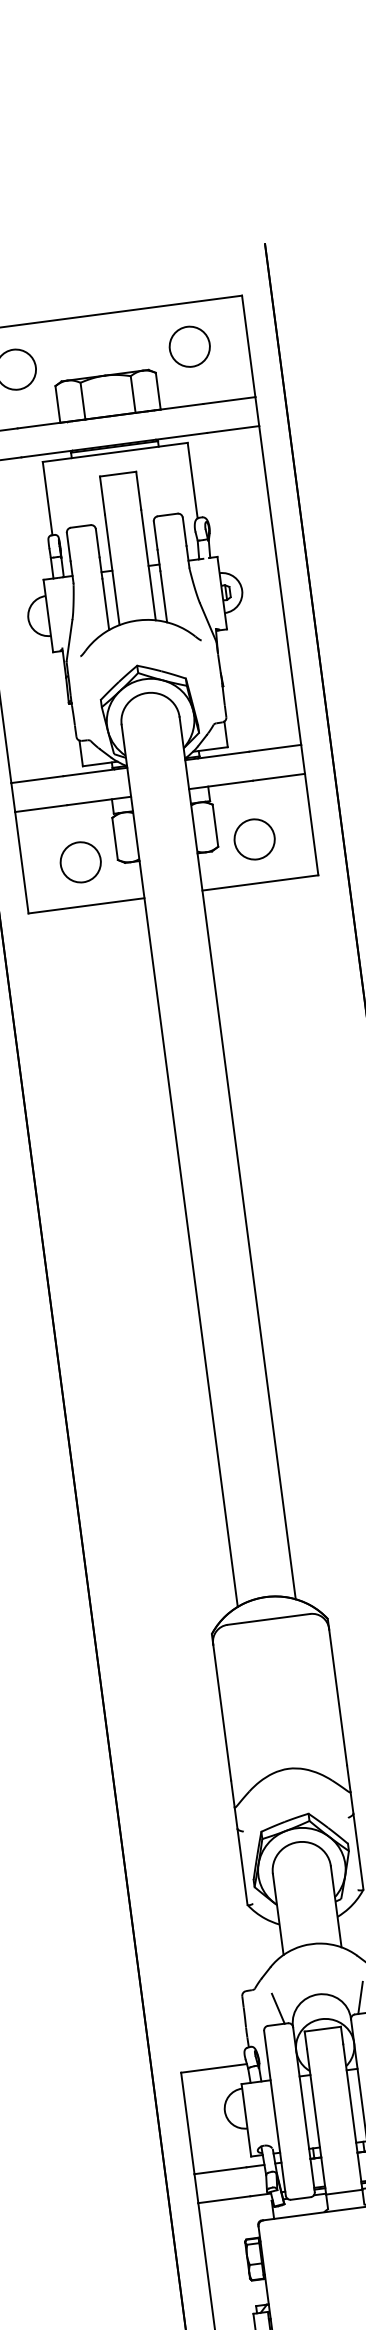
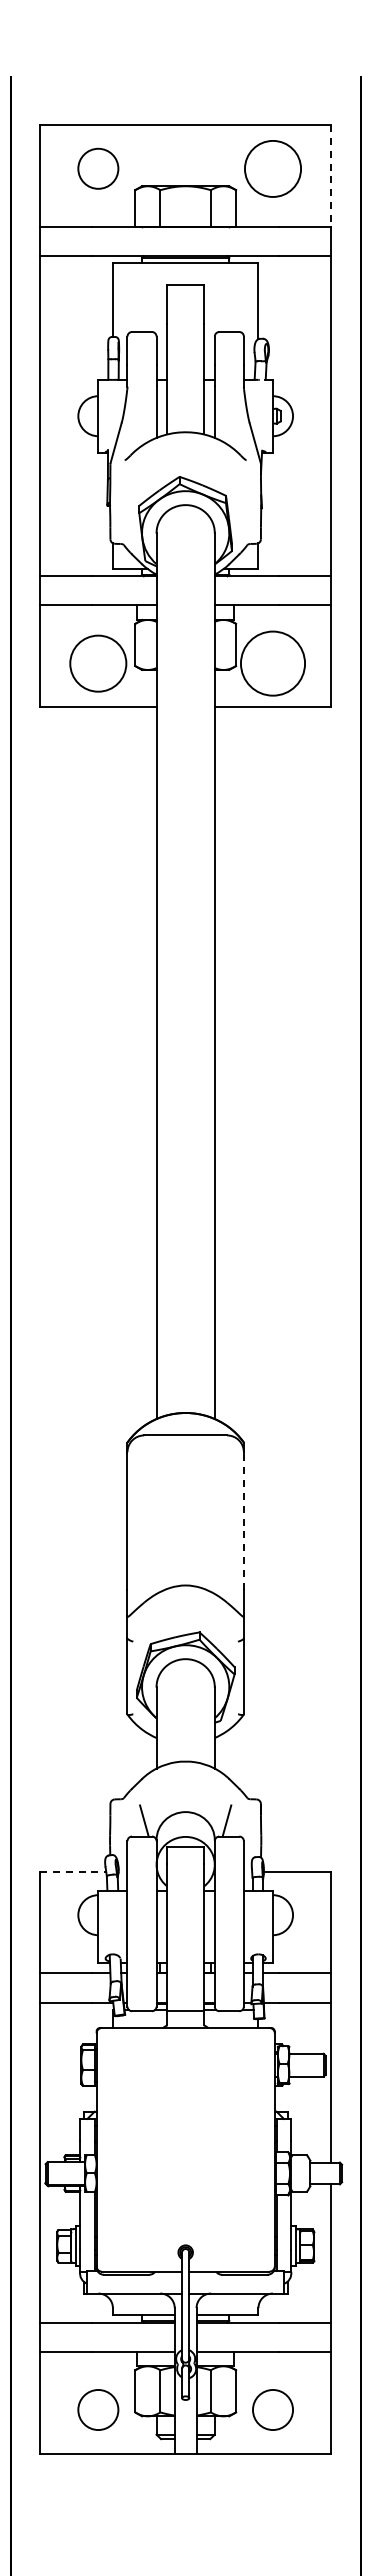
circle: (189, 346) -> (272, 168), size x1.4
line: (249, 346) -> (331, 176), solid -> dashed
circle: (254, 839) -> (272, 663), size x1.6
circle: (80, 862) -> (98, 663), size x1.4
line: (337, 1697) -> (243, 1521), solid -> dashed
line: (214, 2068) -> (73, 1871), solid -> dashed

